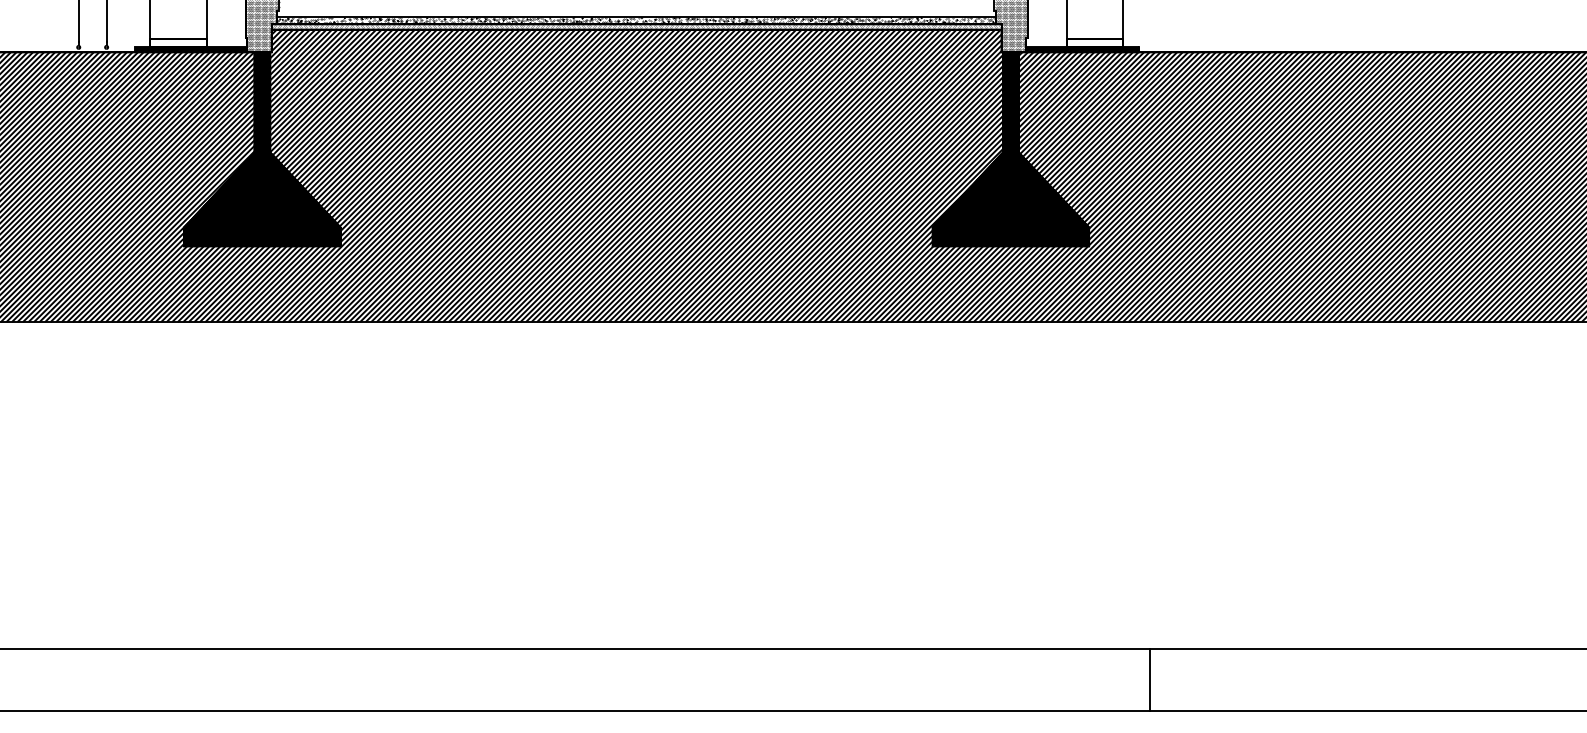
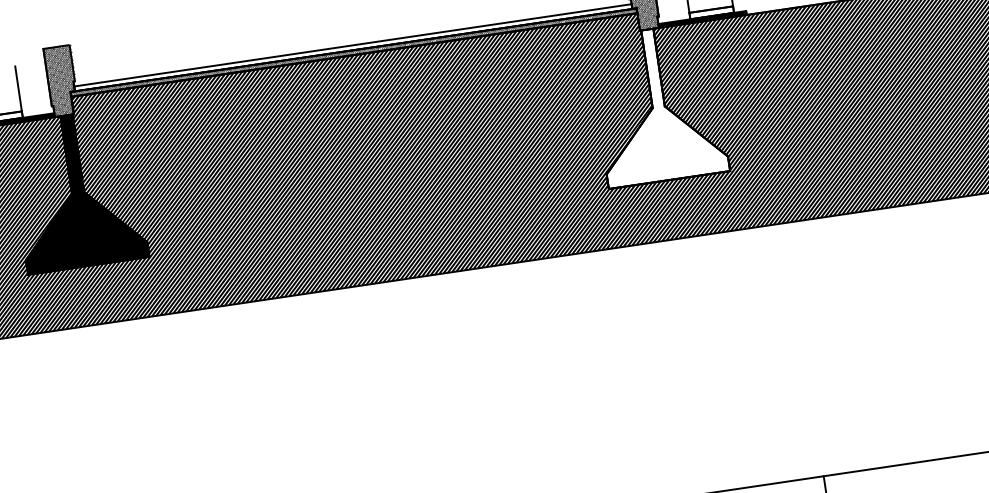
hatch: (635, 20) -> (352, 47), removed
hatch: (1010, 149) -> (658, 105), removed

